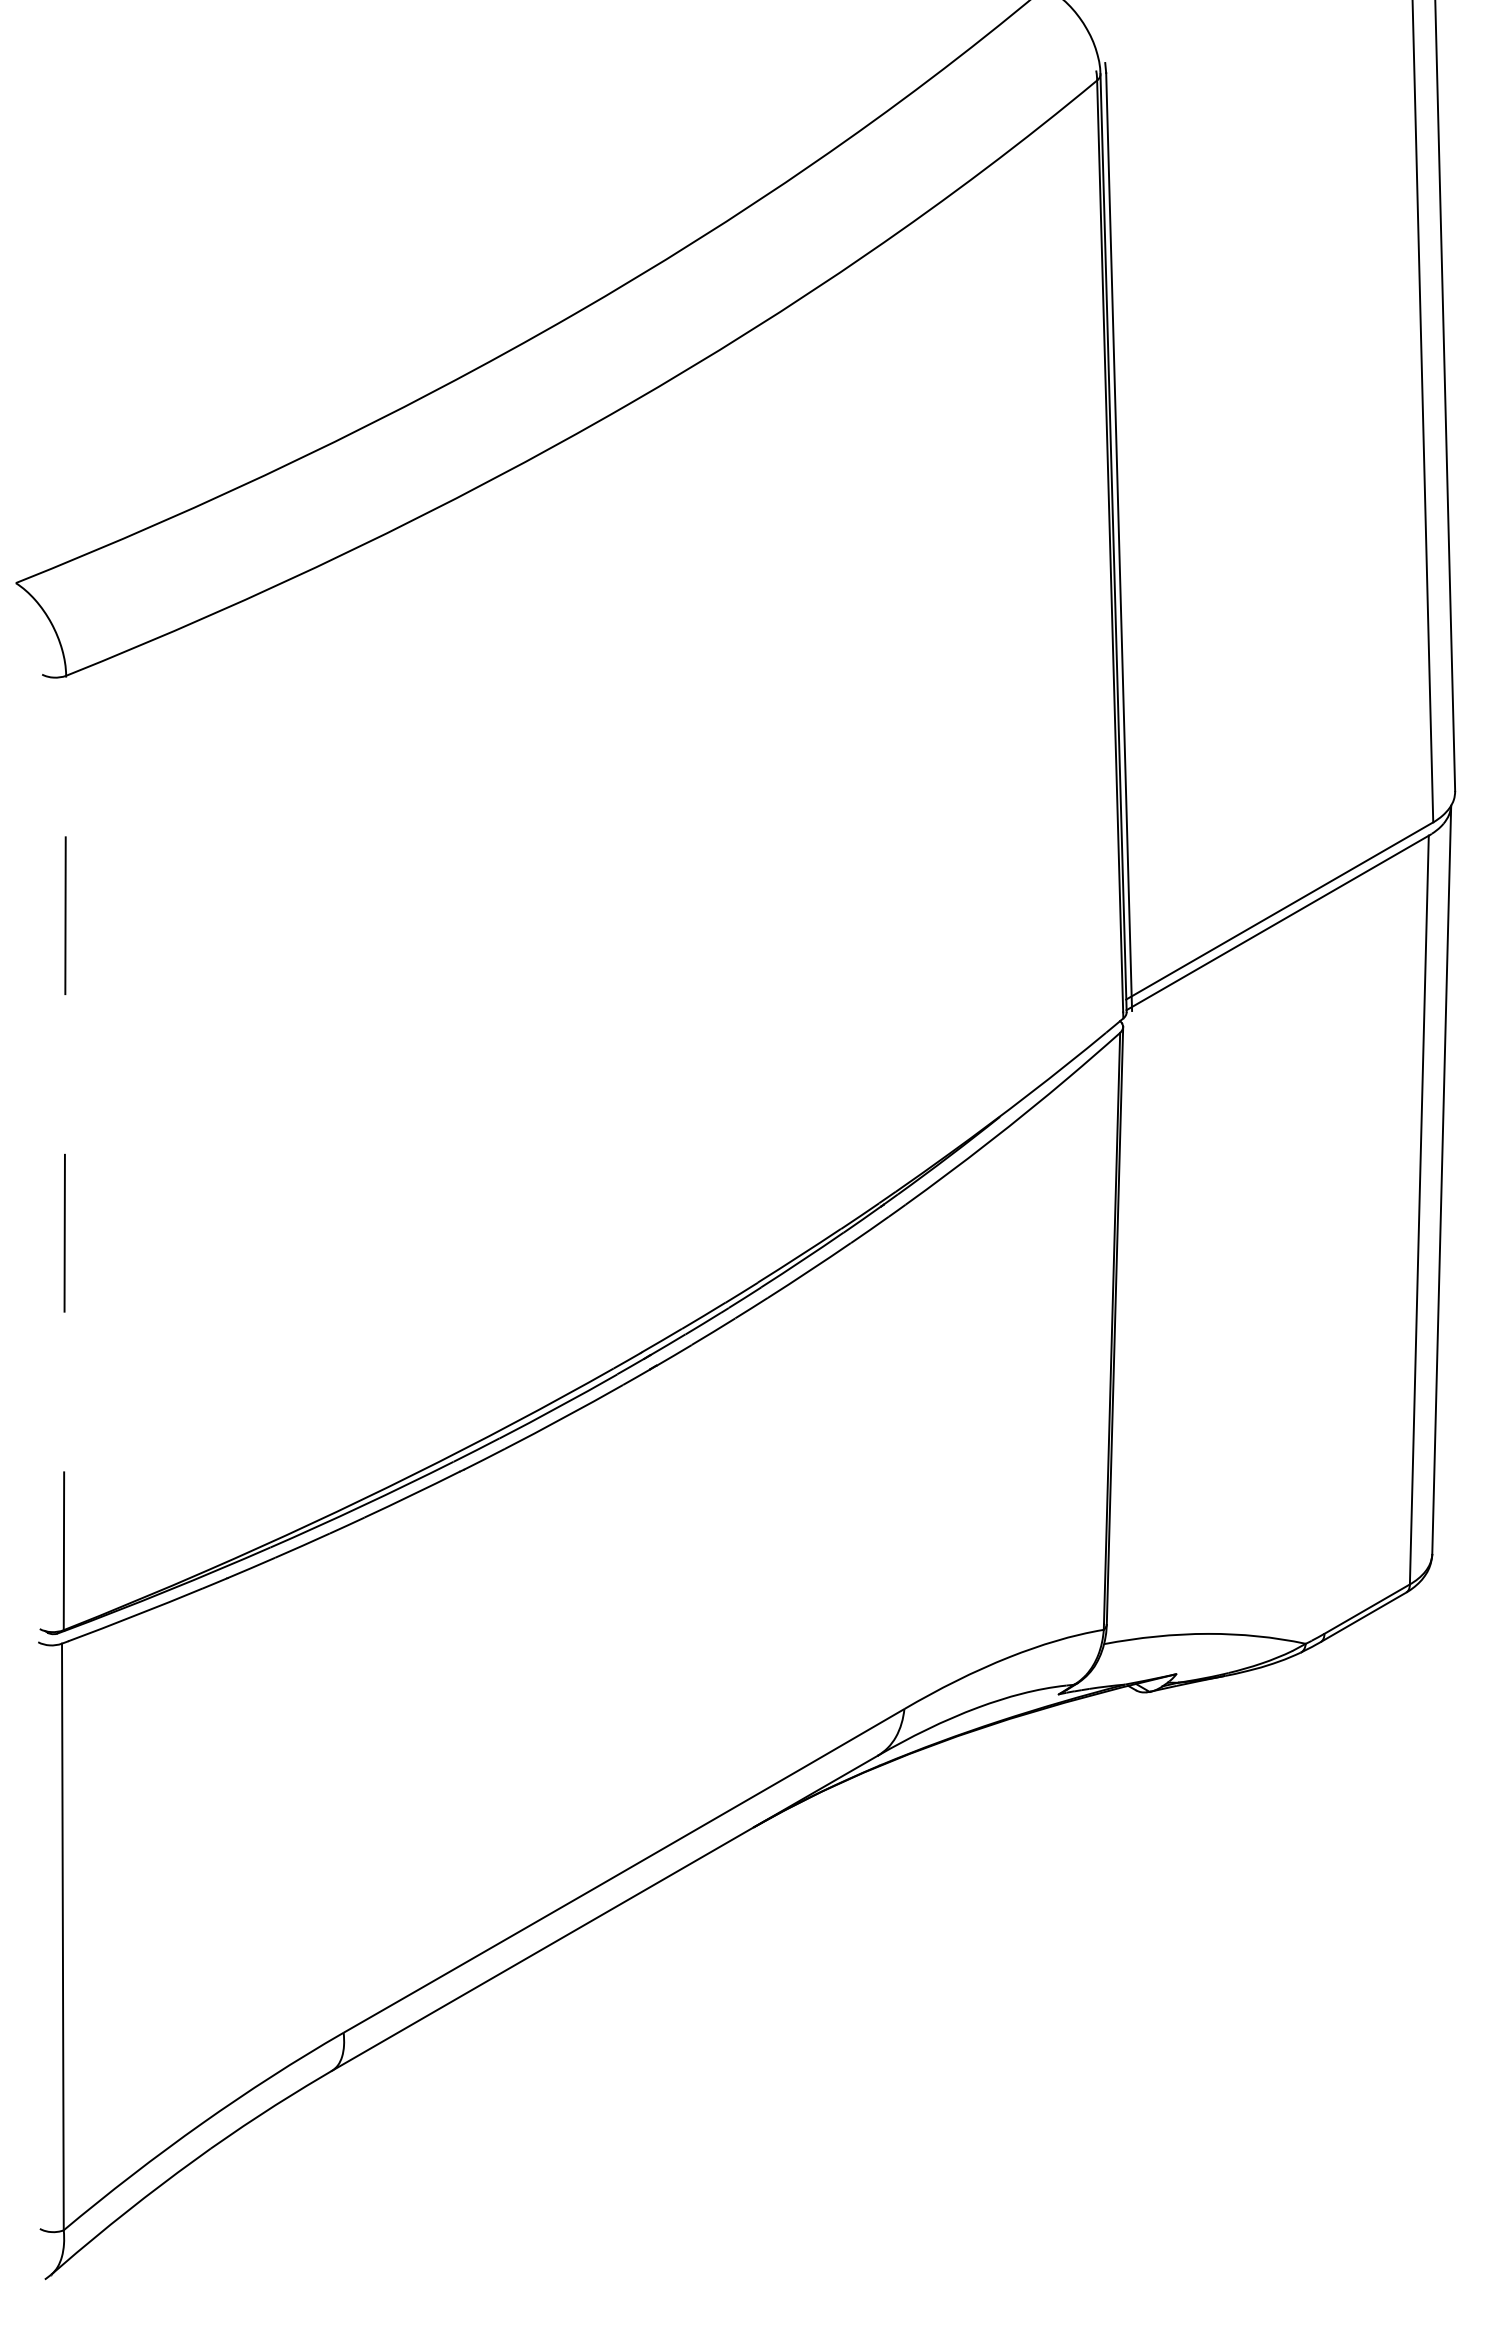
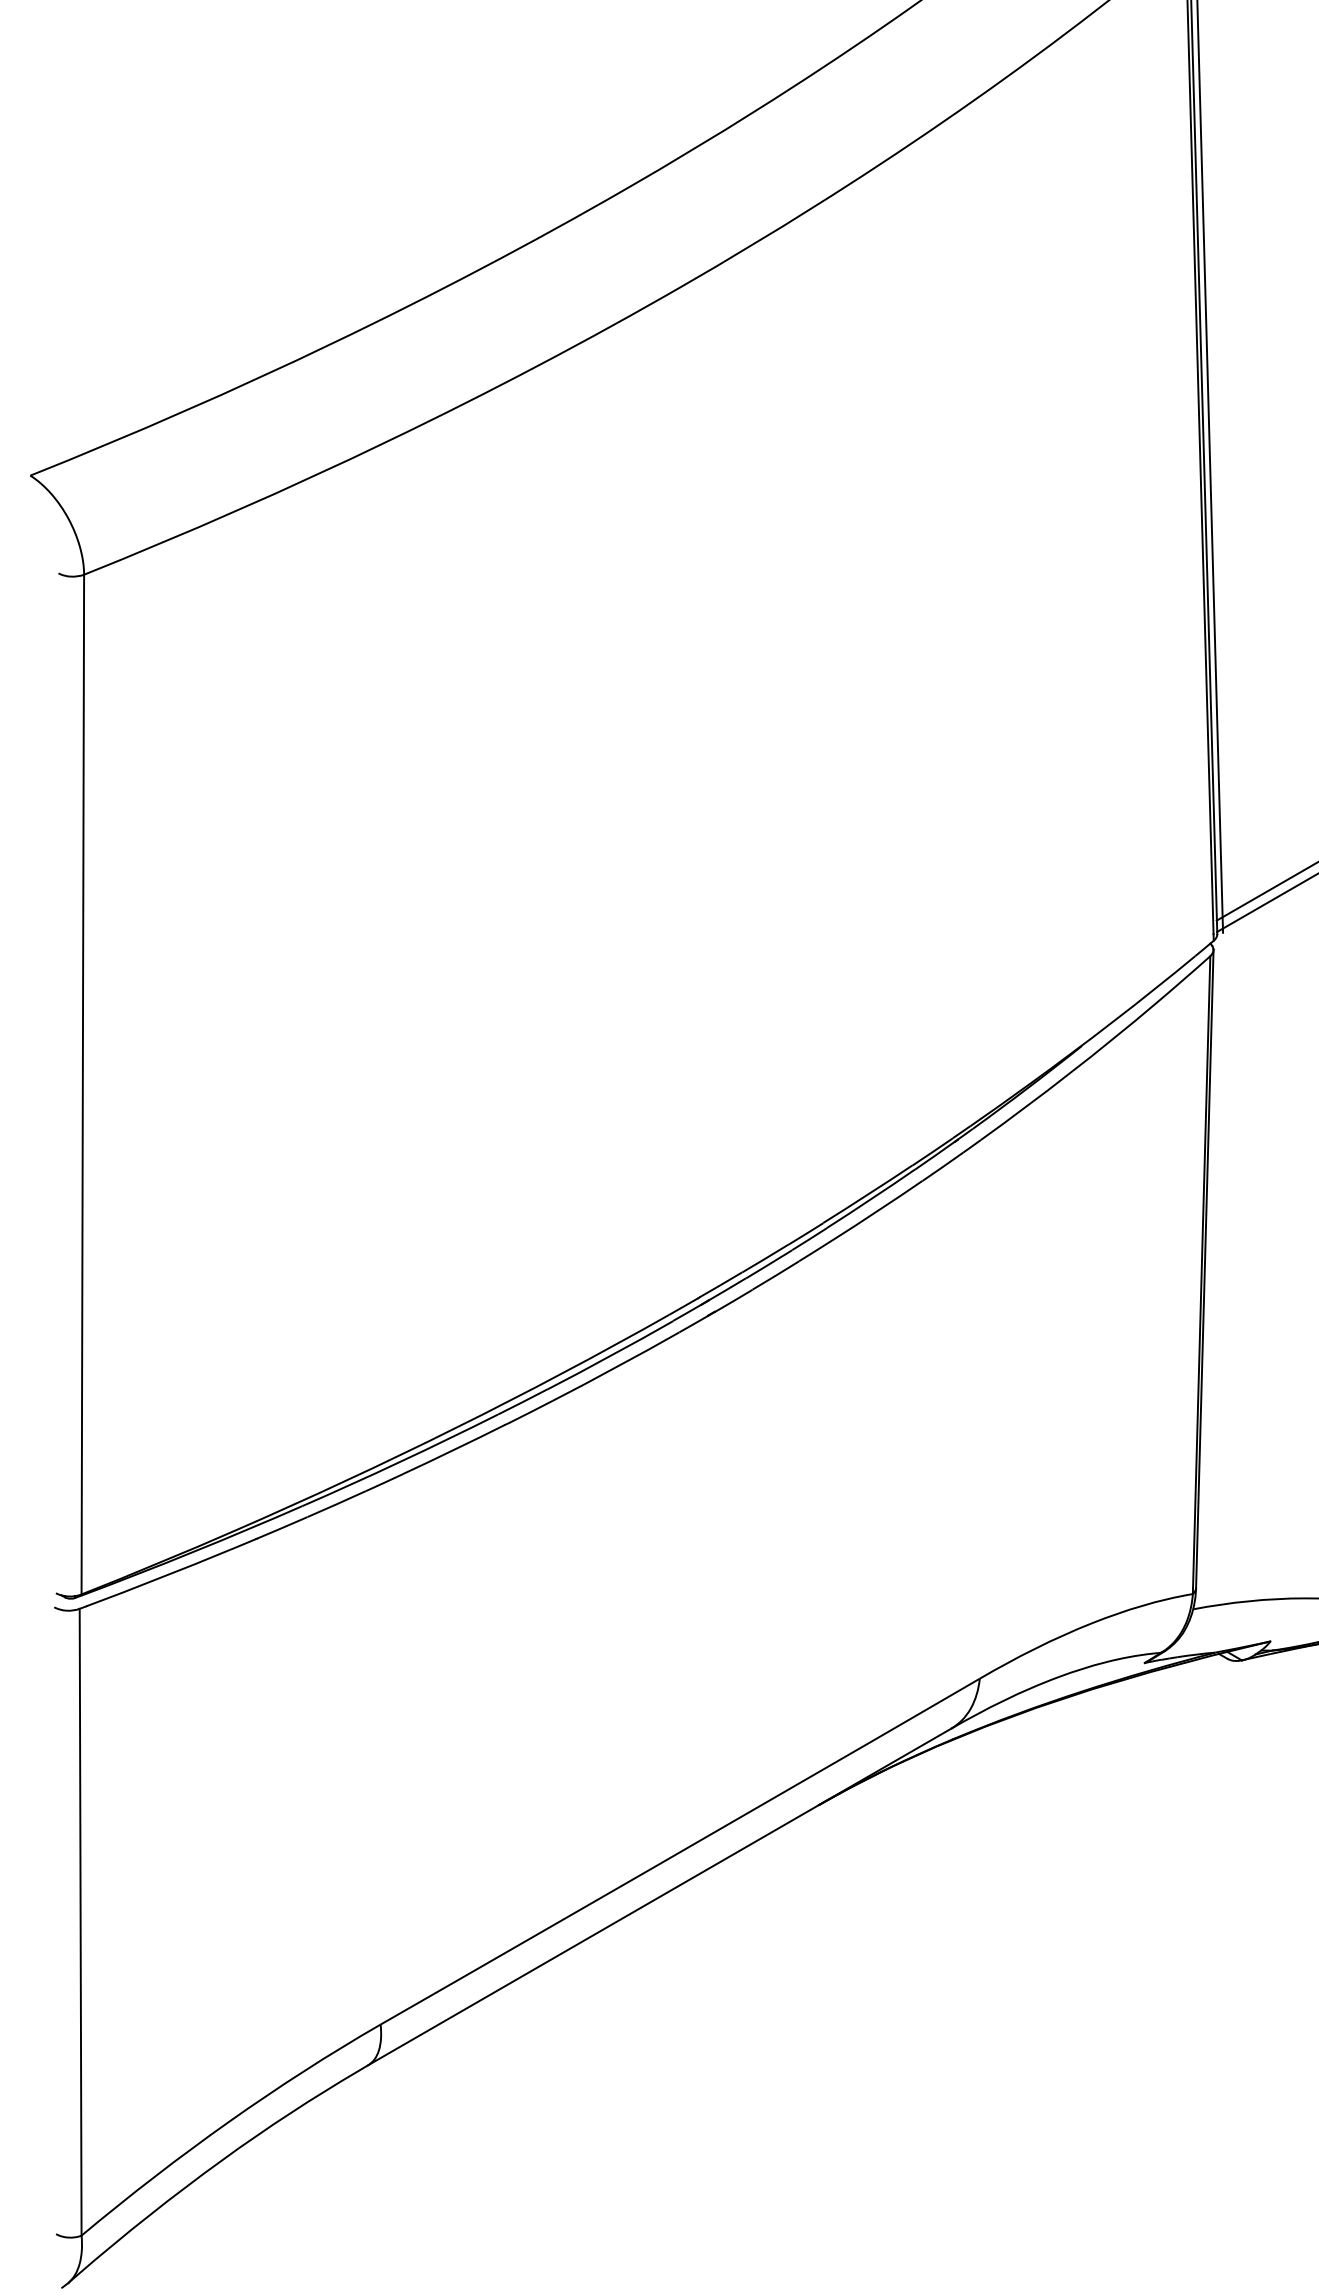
line: (64, 1152) -> (82, 1084), dashed -> solid

